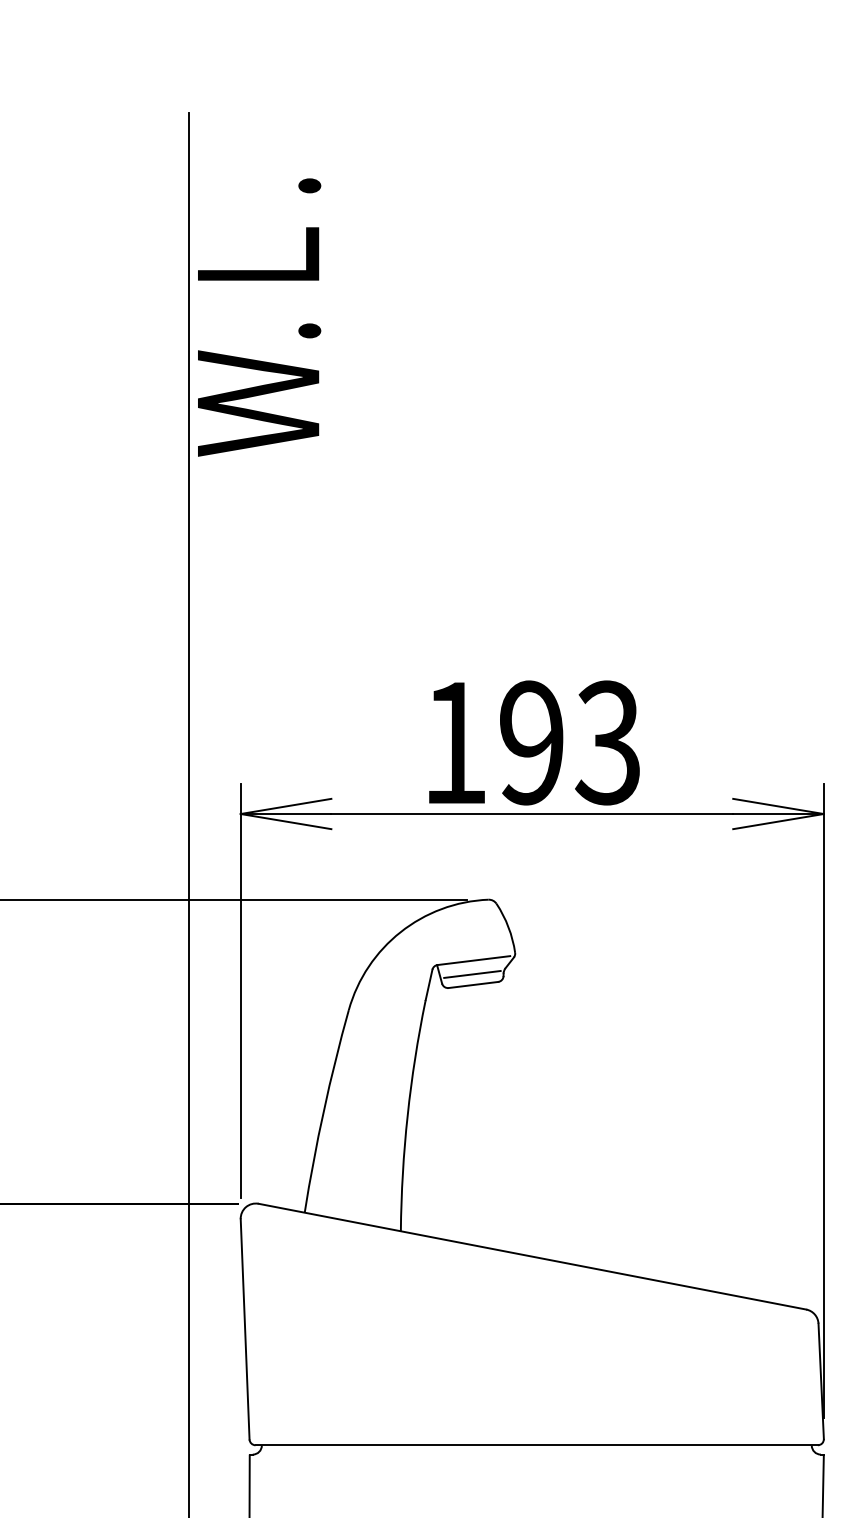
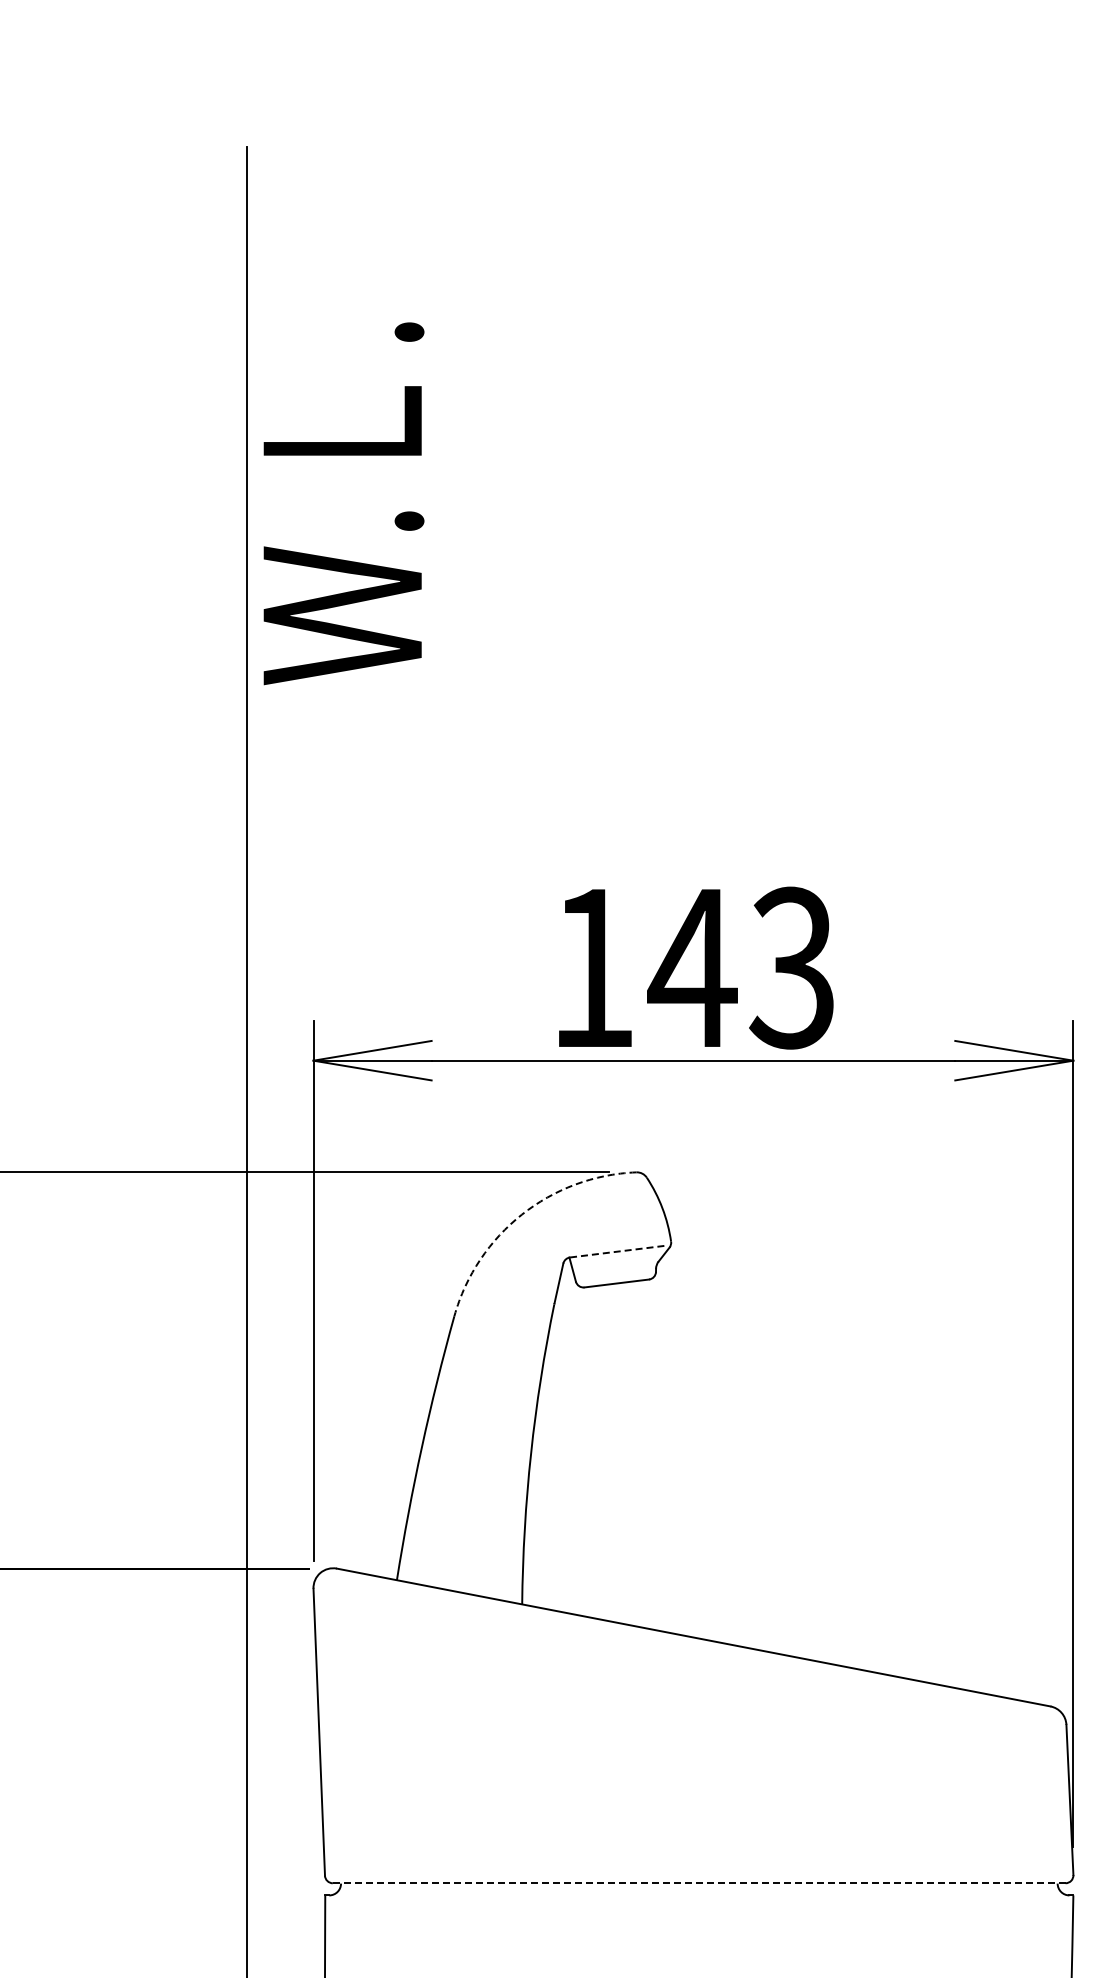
text: (259, 317) -> (343, 503), moved
text: (531, 742) -> (692, 967), 193 -> 143
arc: (400, 932) -> (521, 1214), solid -> dashed
line: (474, 960) -> (617, 1251), solid -> dashed
line: (472, 974) -> (615, 1269), removed
line: (536, 1445) -> (699, 1883), solid -> dashed

